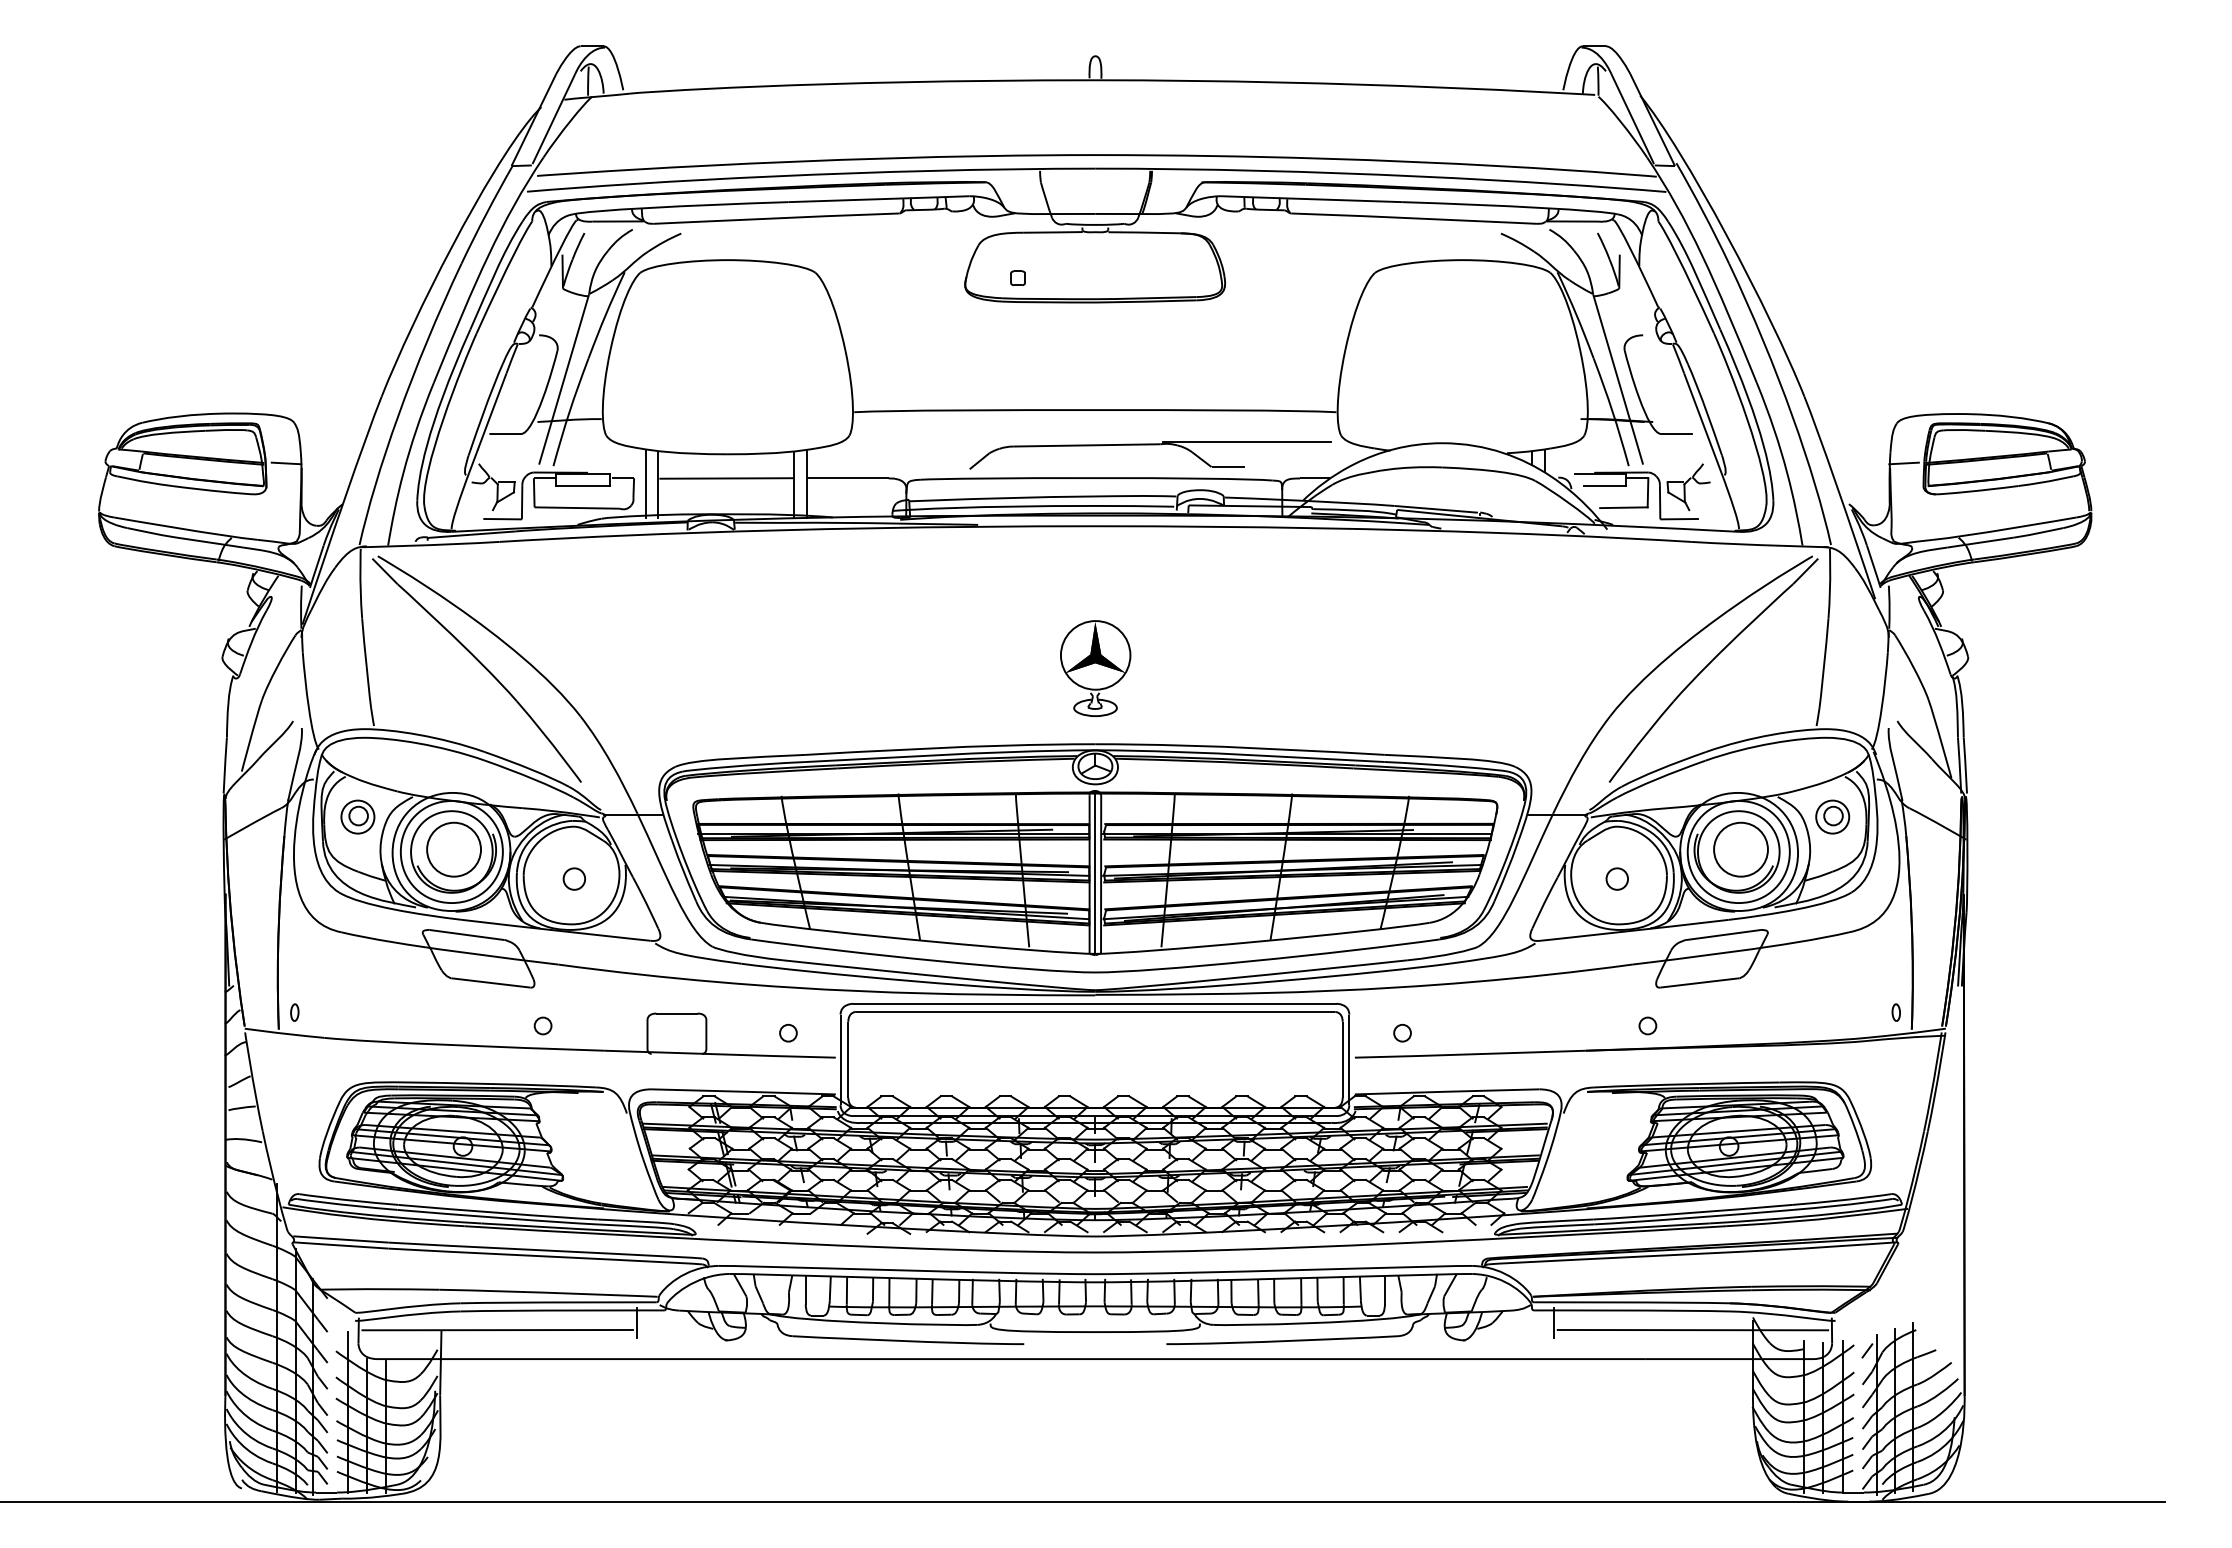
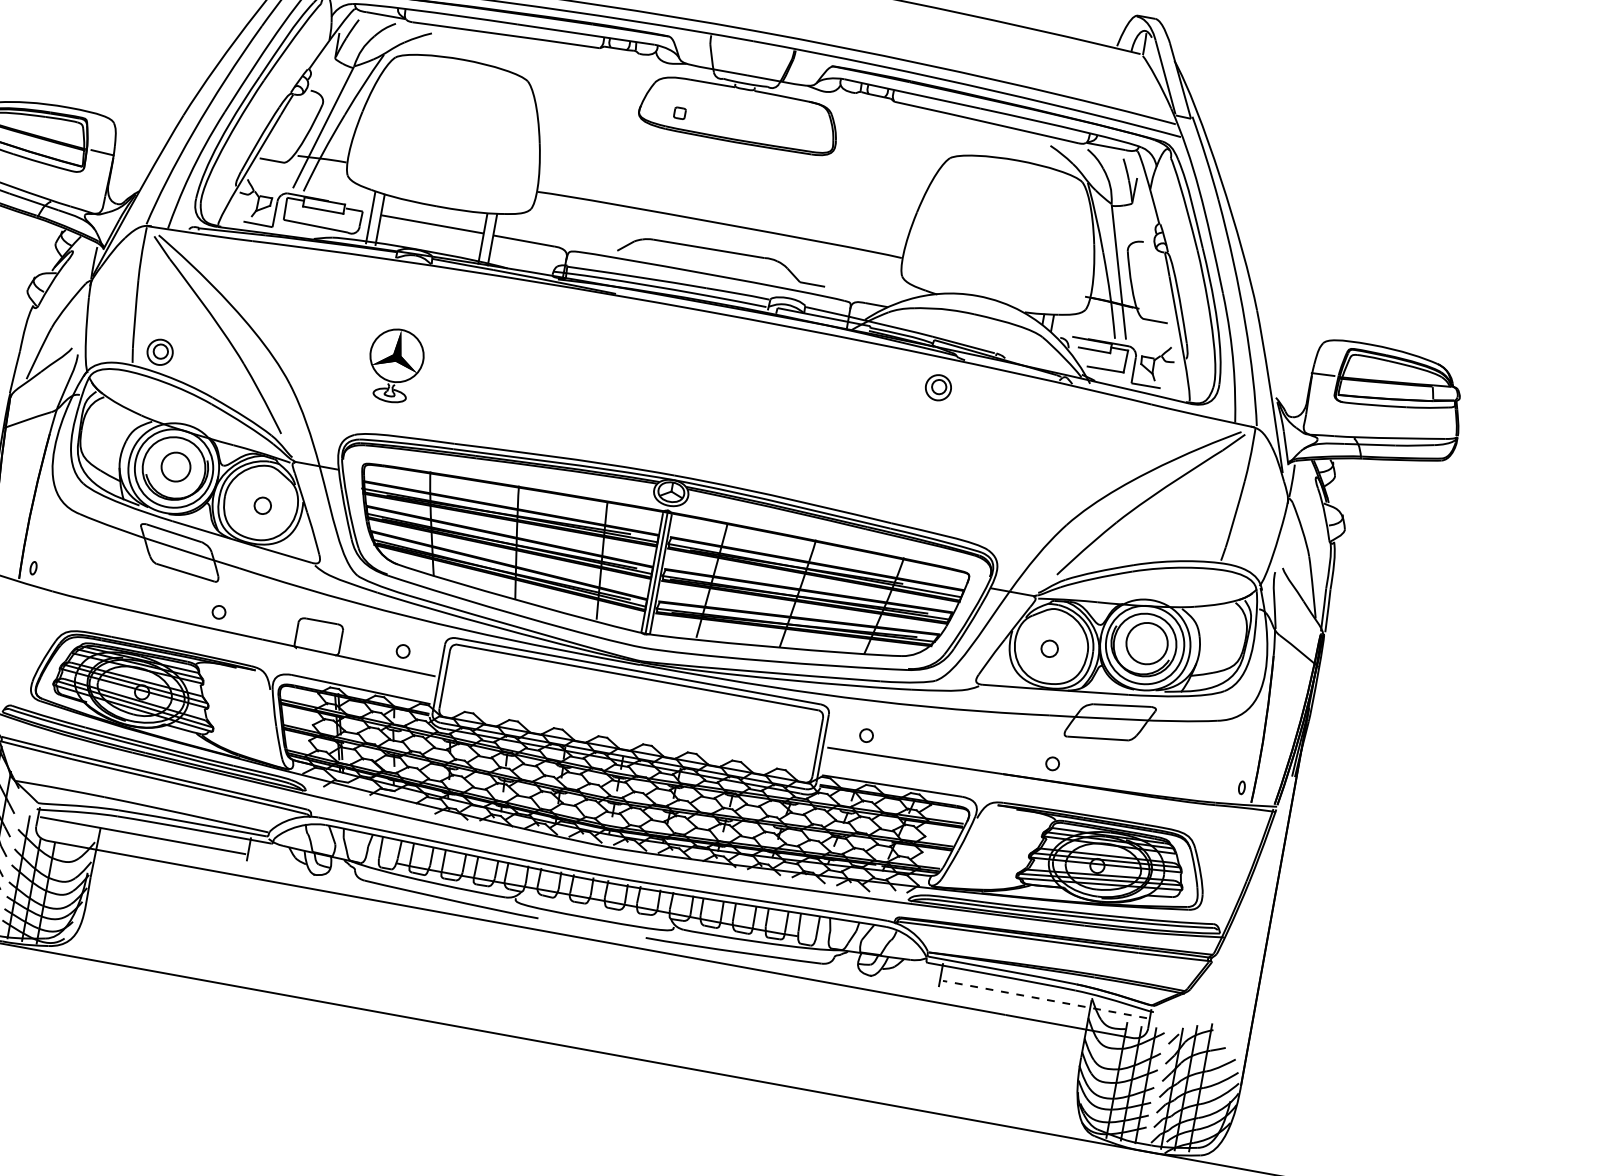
line: (1246, 442) -> (829, 268), removed
part: (1095, 668) -> (395, 365), moved
part: (357, 816) -> (159, 351), moved
part: (1832, 816) -> (938, 387), moved
part: (453, 849) -> (175, 466), size x0.7
line: (1692, 1330) -> (1044, 999), solid -> dashed

